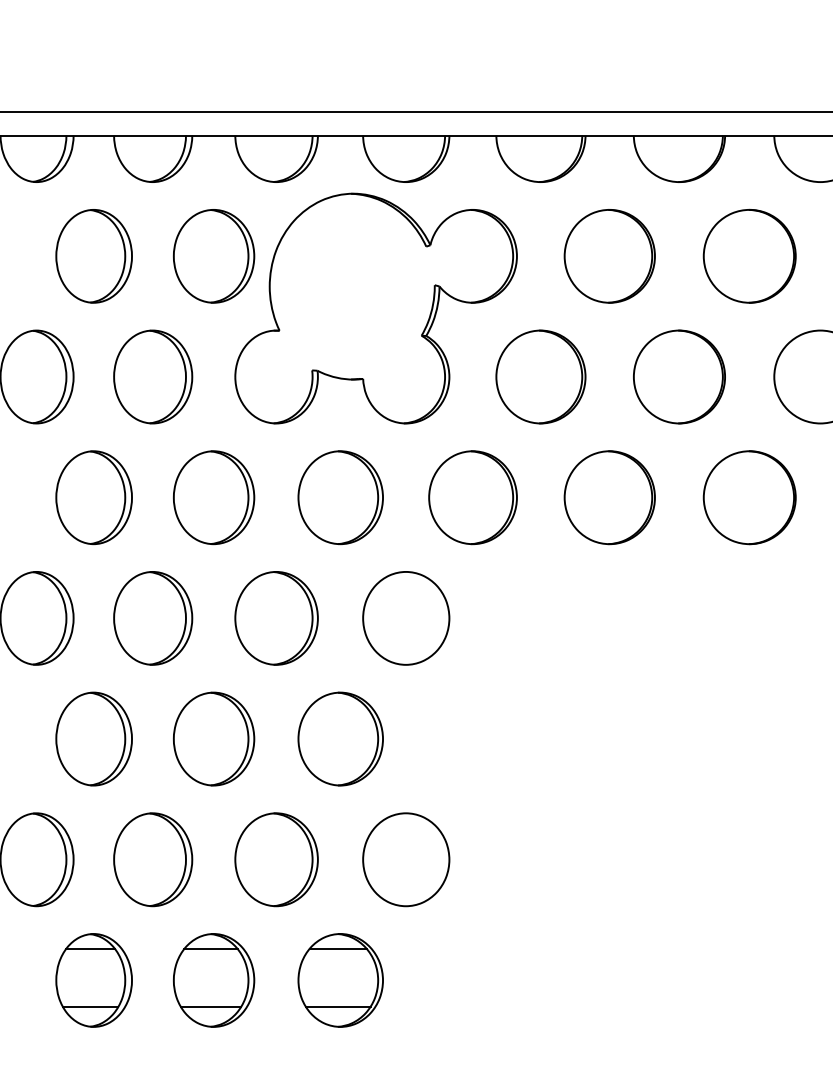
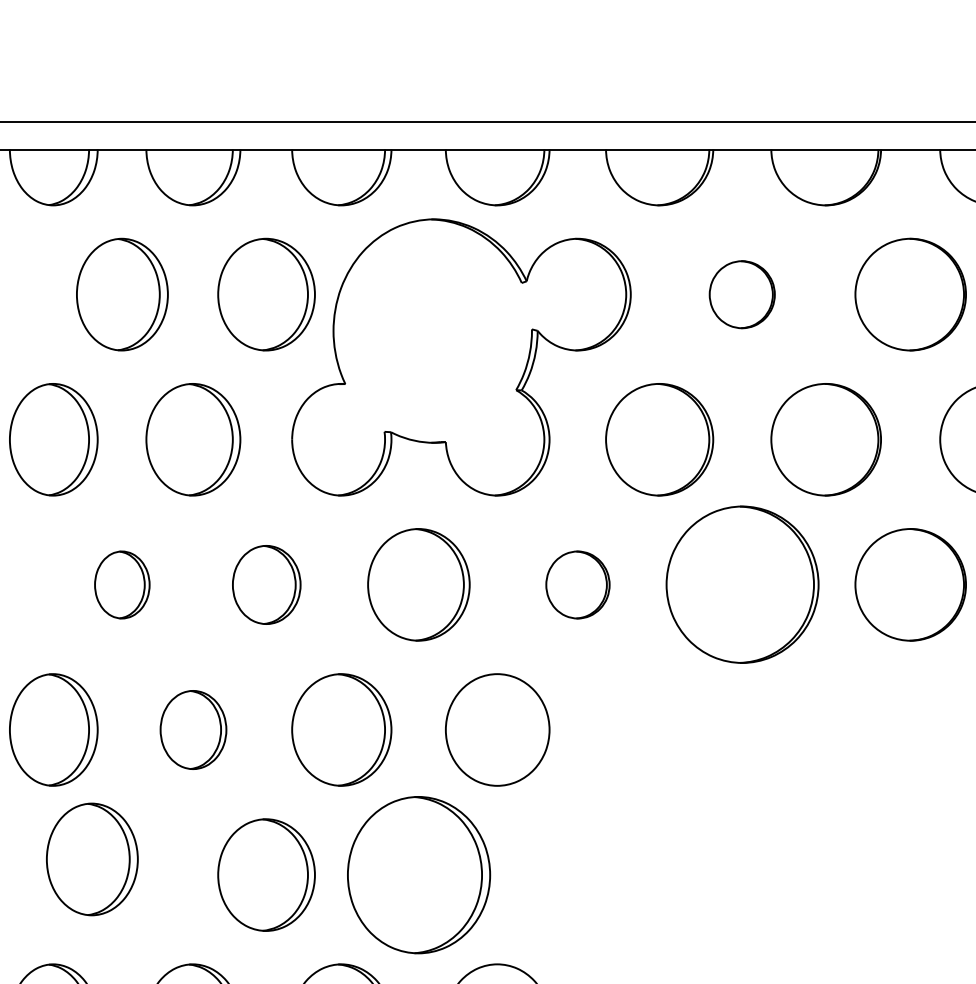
part: (609, 256) -> (742, 294), size x0.6
part: (93, 497) -> (121, 584), size x0.6
part: (214, 497) -> (267, 584), size x0.7
part: (472, 497) -> (577, 584), size x0.6
part: (609, 497) -> (742, 584), size x1.4
part: (153, 618) -> (193, 730), size x0.7
part: (93, 738) -> (91, 858), moved
part: (340, 738) -> (418, 874), size x1.4

